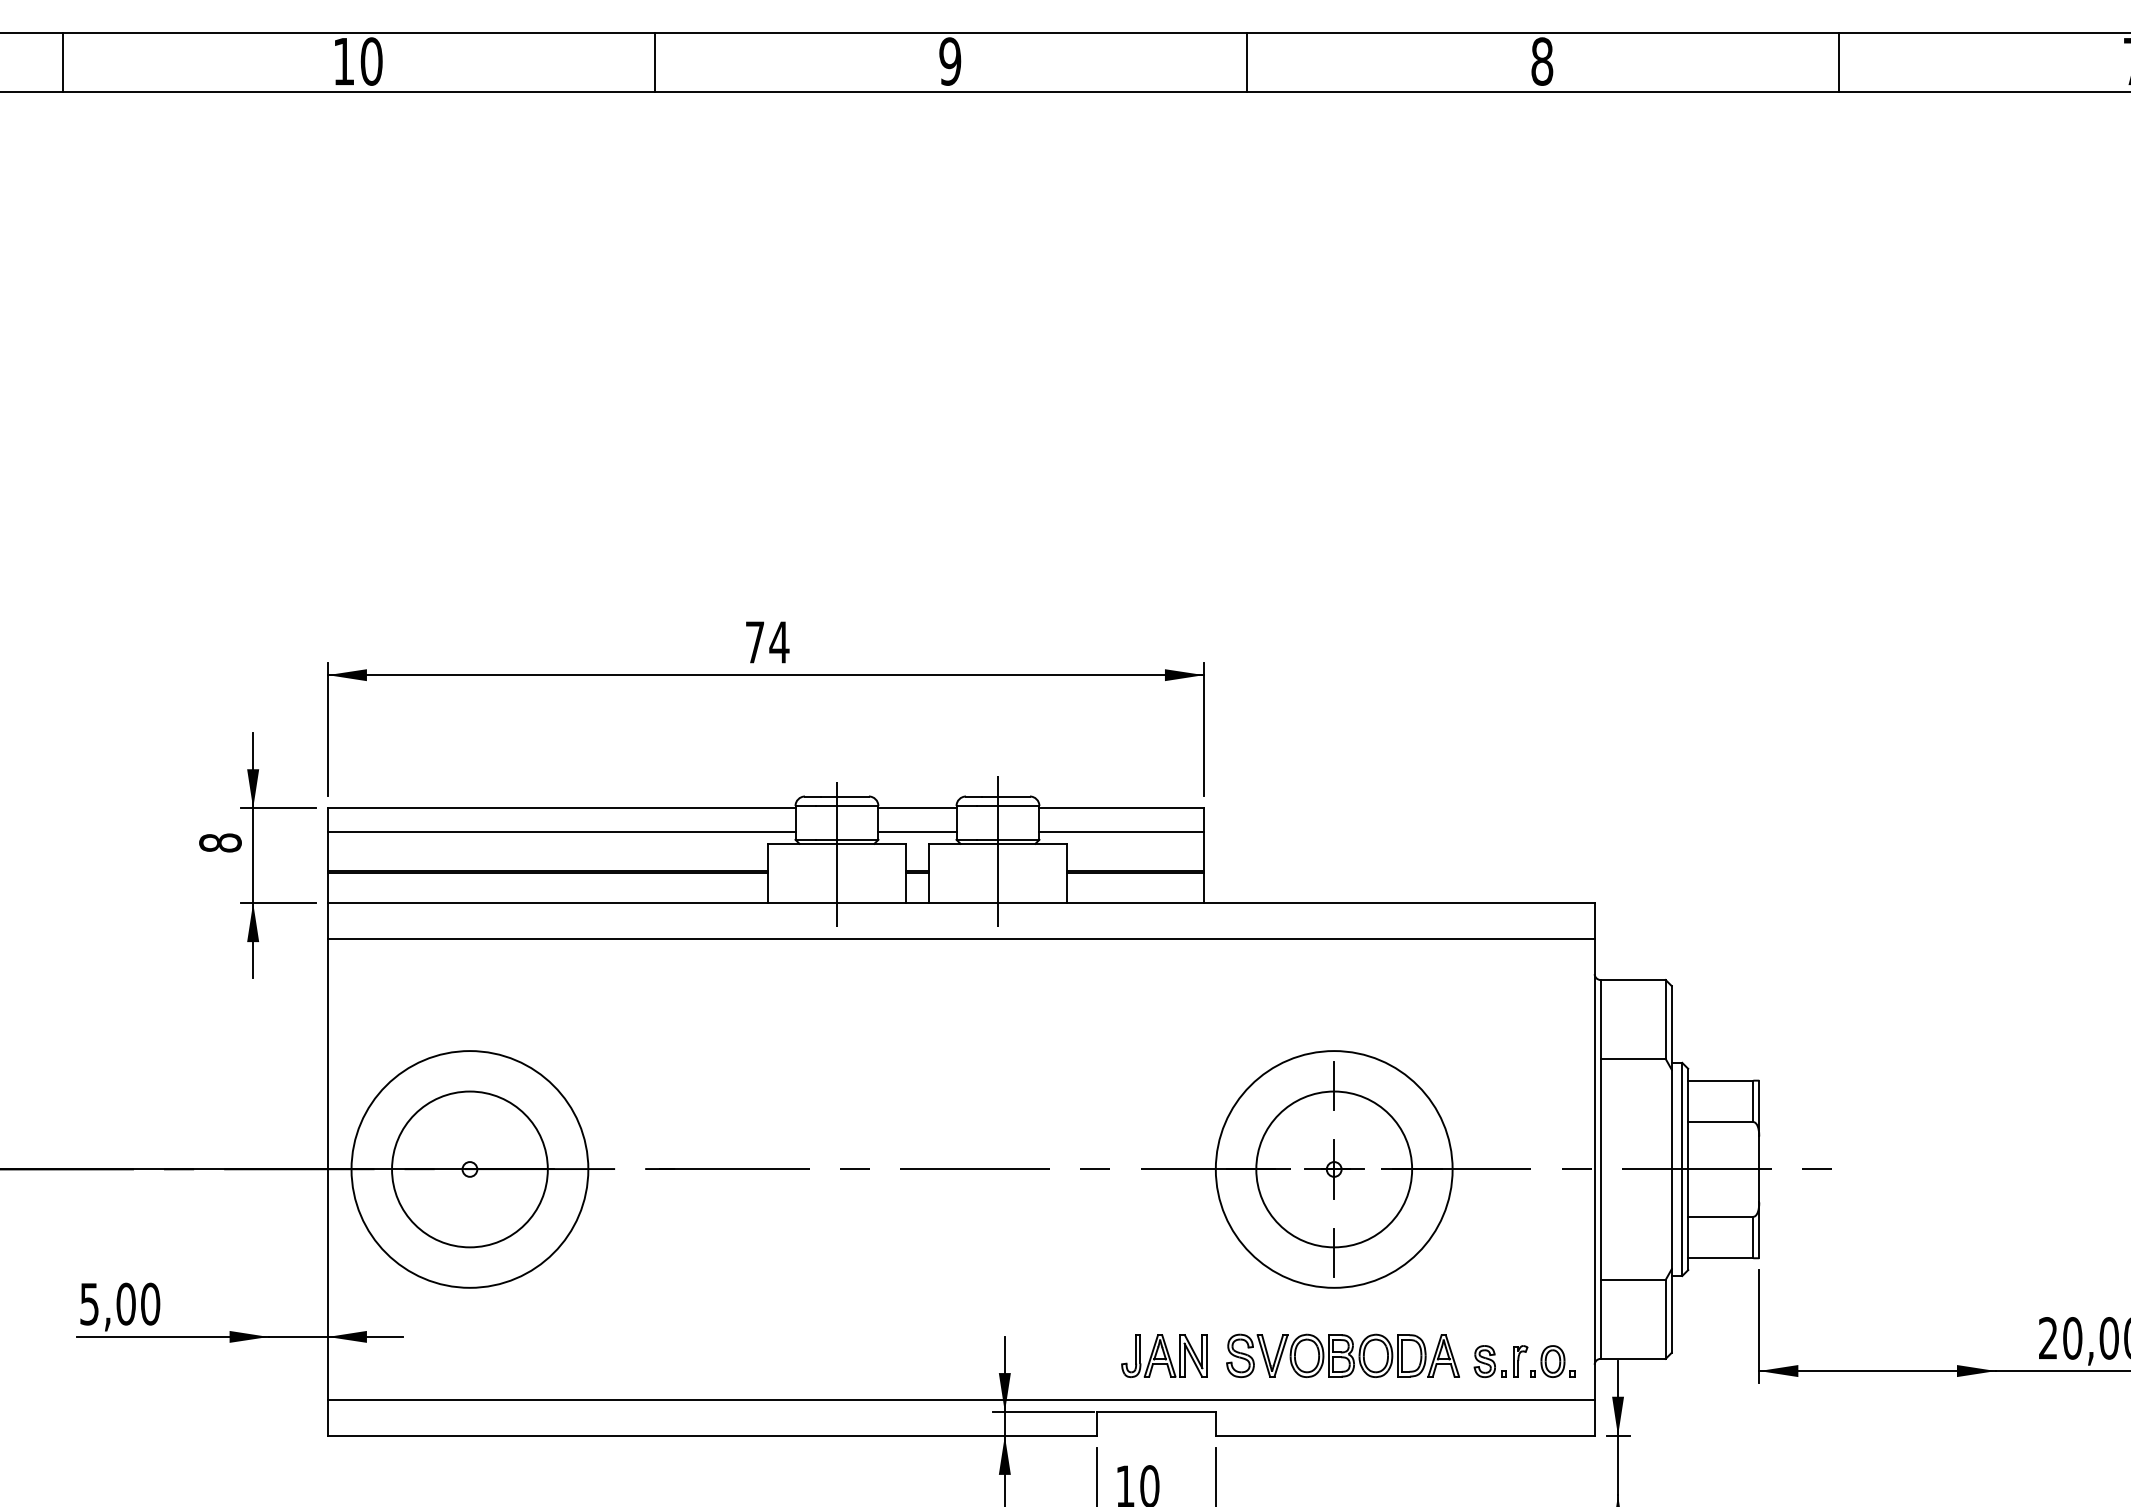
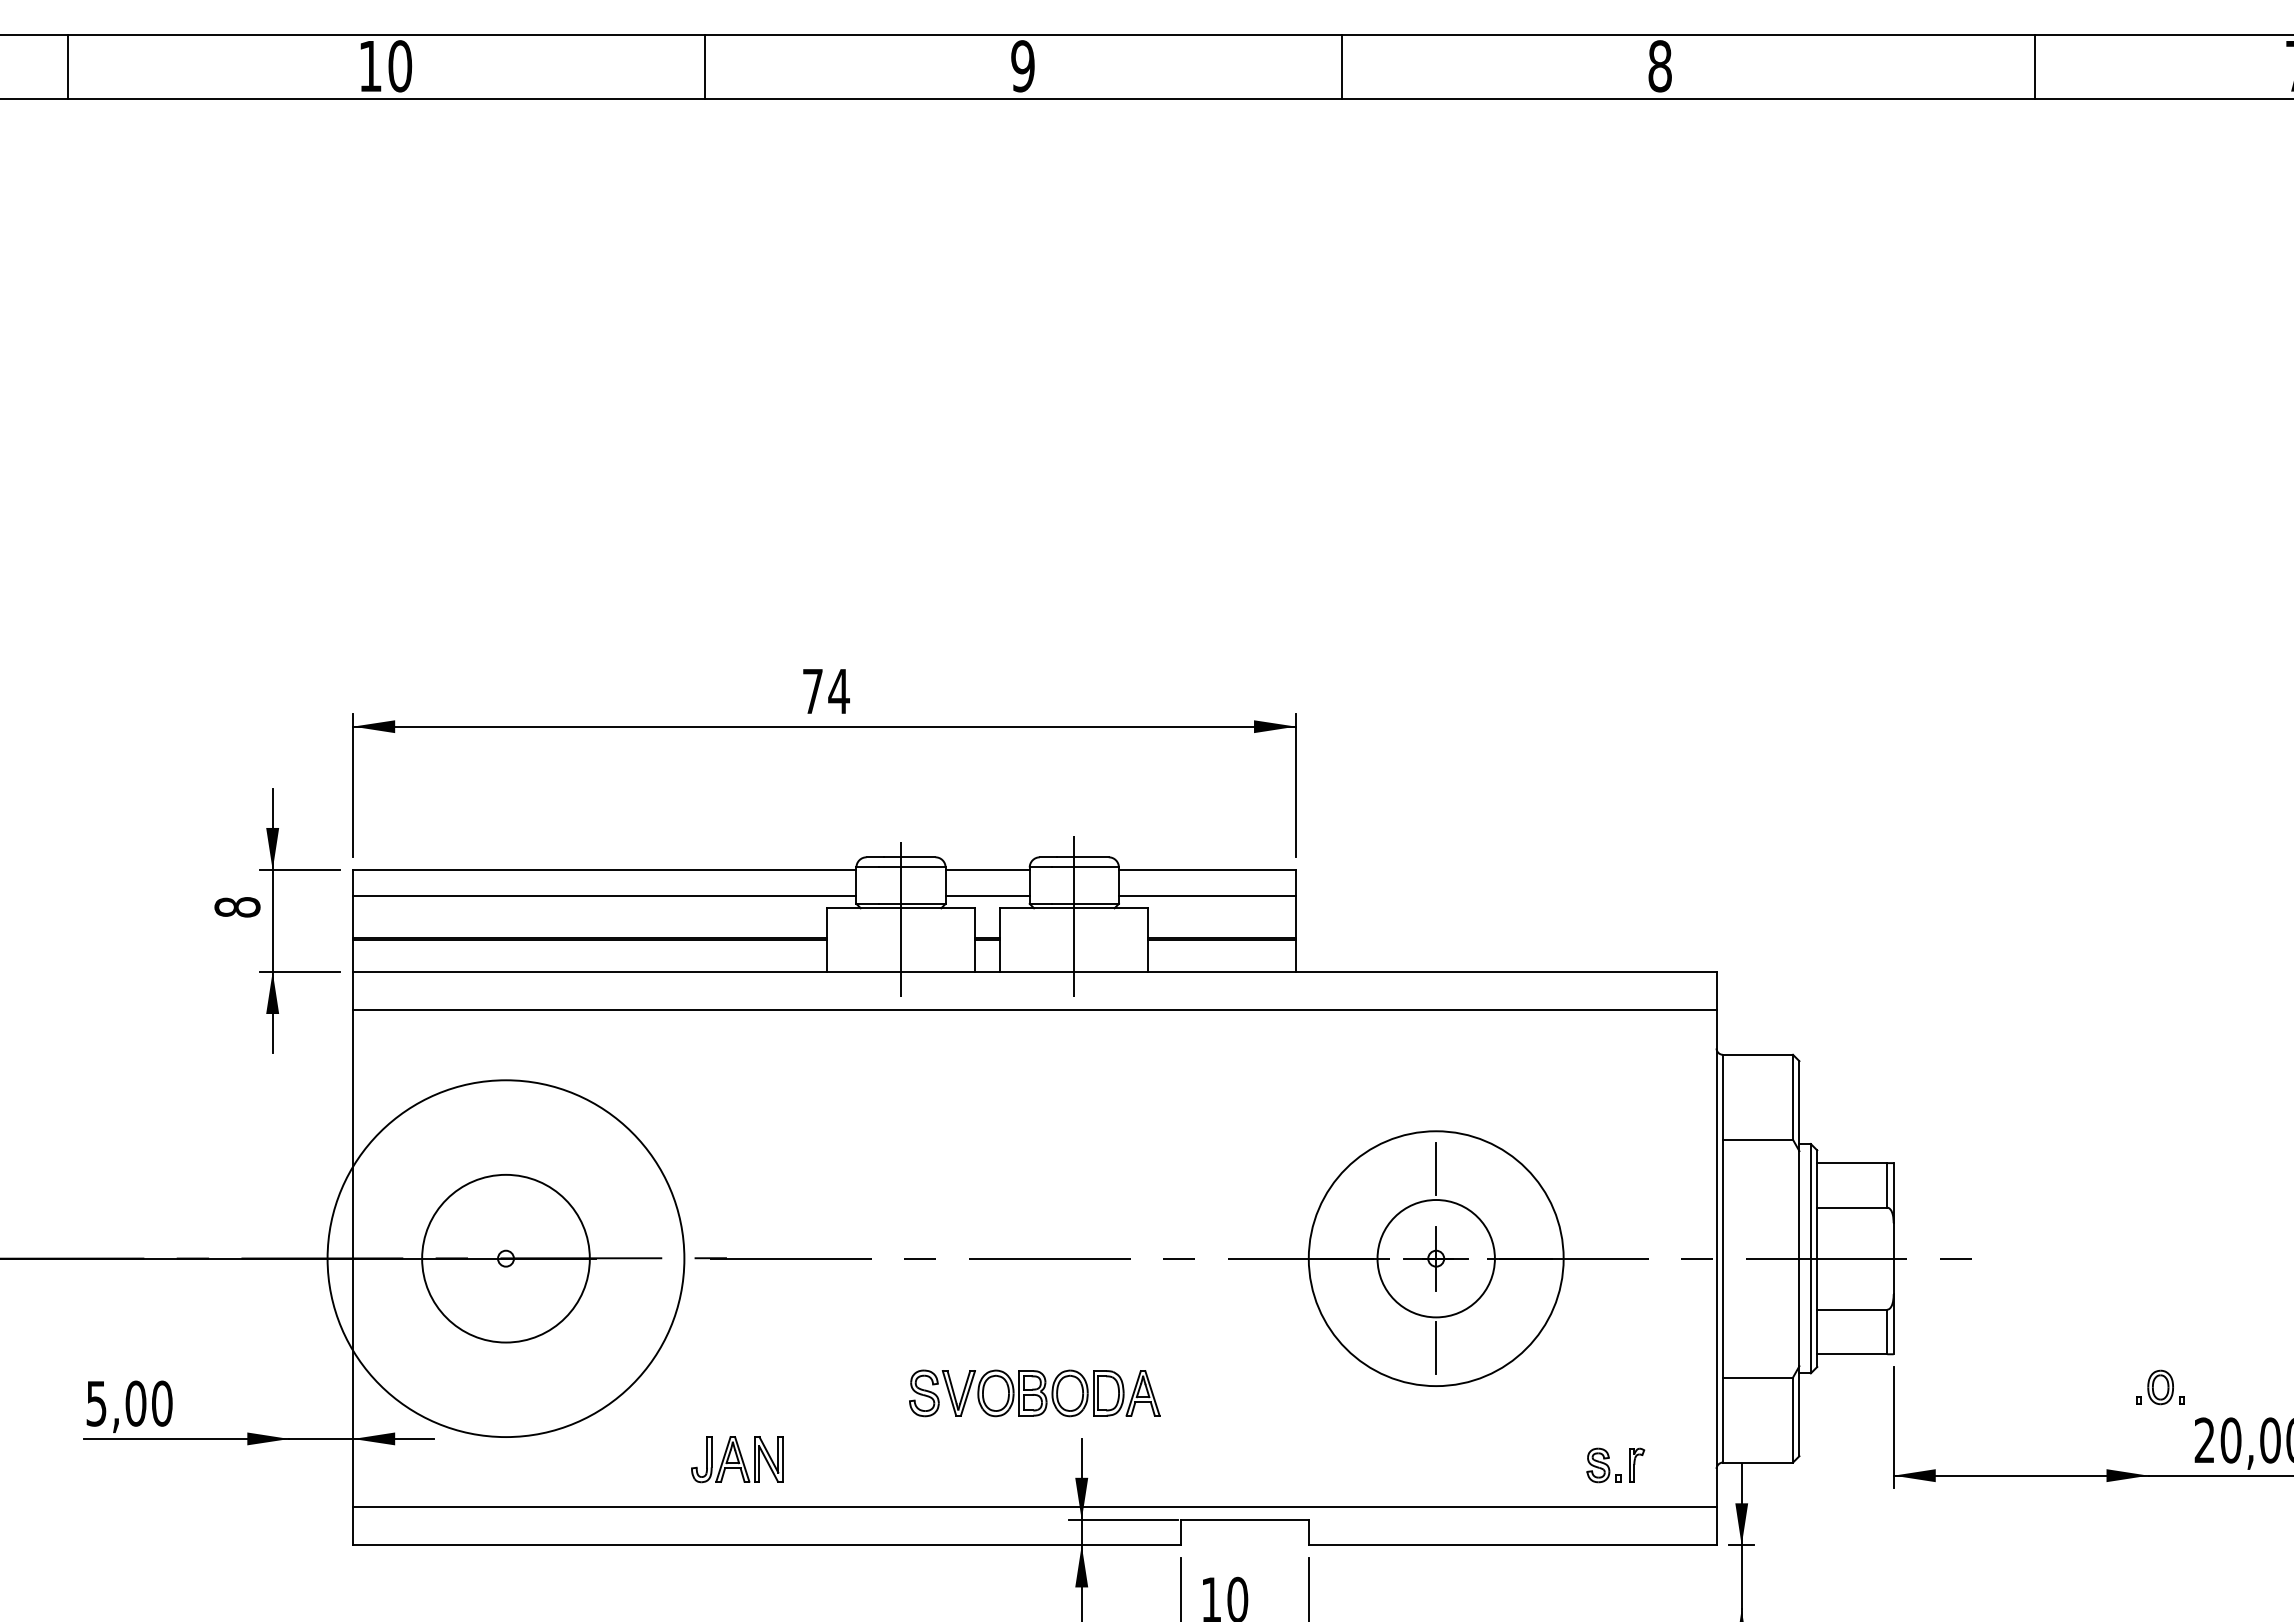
line: (1838, 61) -> (2035, 66), moved
circle: (469, 1169) -> (505, 1258), size x1.4
circle: (1334, 1169) -> (1436, 1258), size x0.7
part: (1164, 1356) -> (737, 1459), moved
part: (1342, 1356) -> (1034, 1393), moved
part: (1552, 1361) -> (2160, 1387), moved

